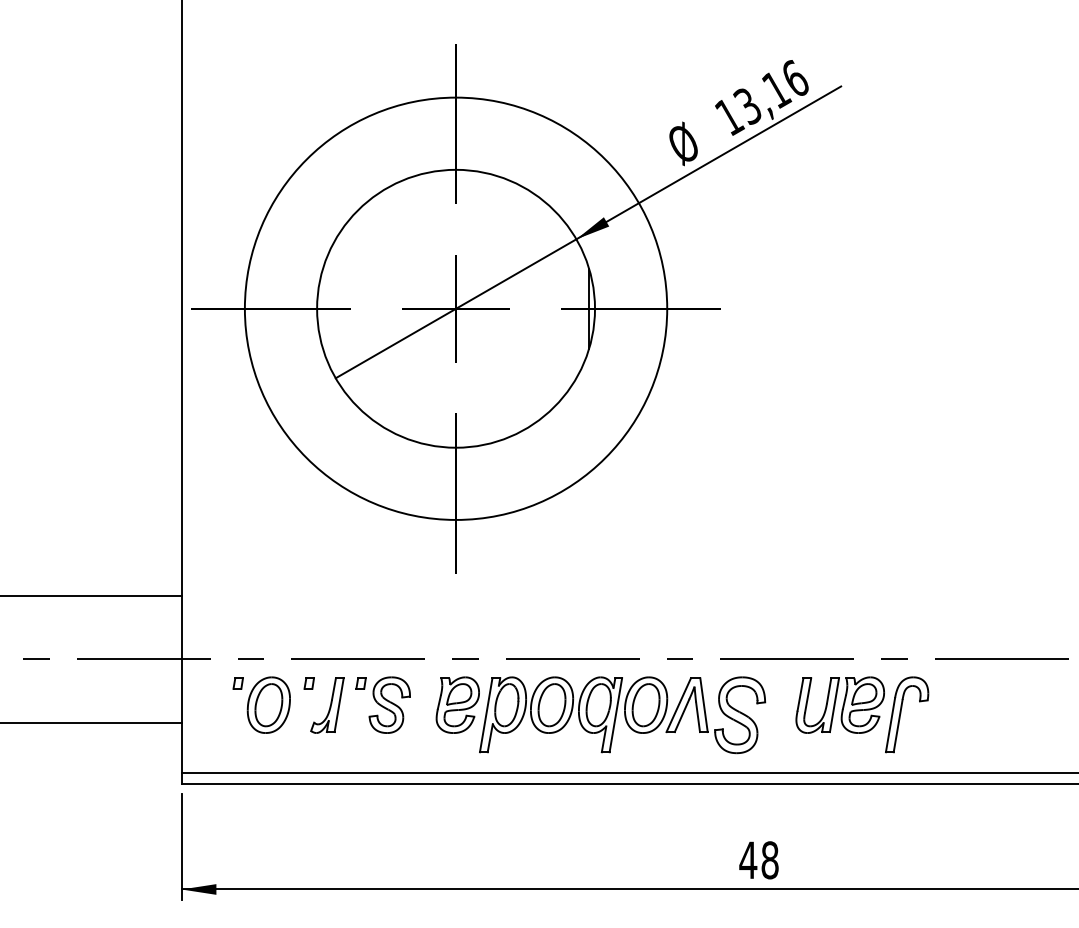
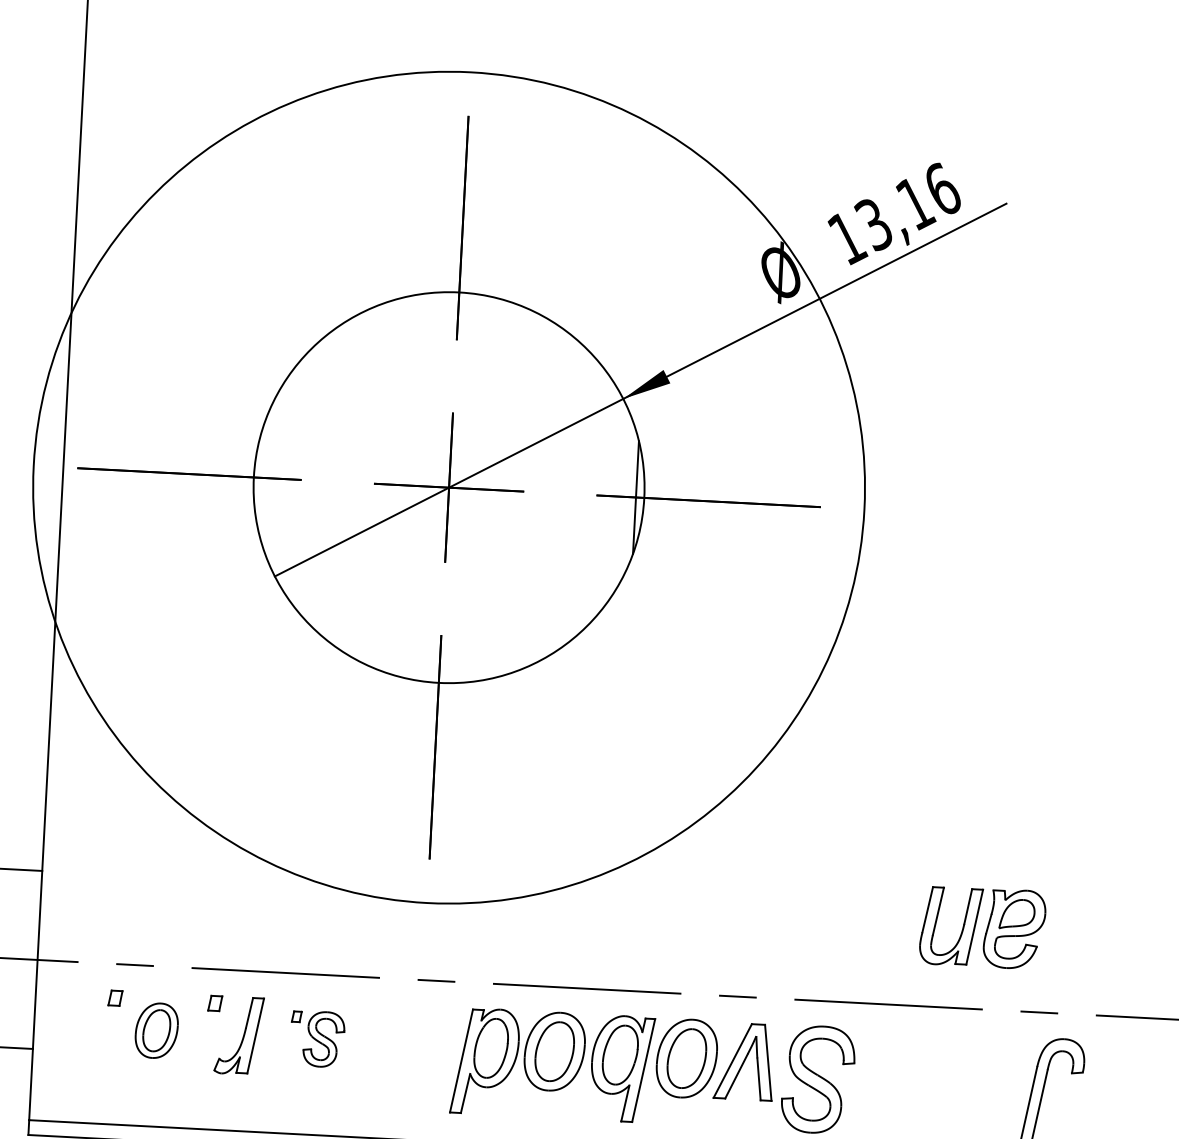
circle: (455, 308) -> (448, 487), size x1.4
part: (268, 704) -> (156, 1029), size x0.7
part: (382, 704) -> (316, 1038), size x0.7
part: (457, 704) -> (421, 1043), removed
part: (839, 704) -> (981, 926), moved

